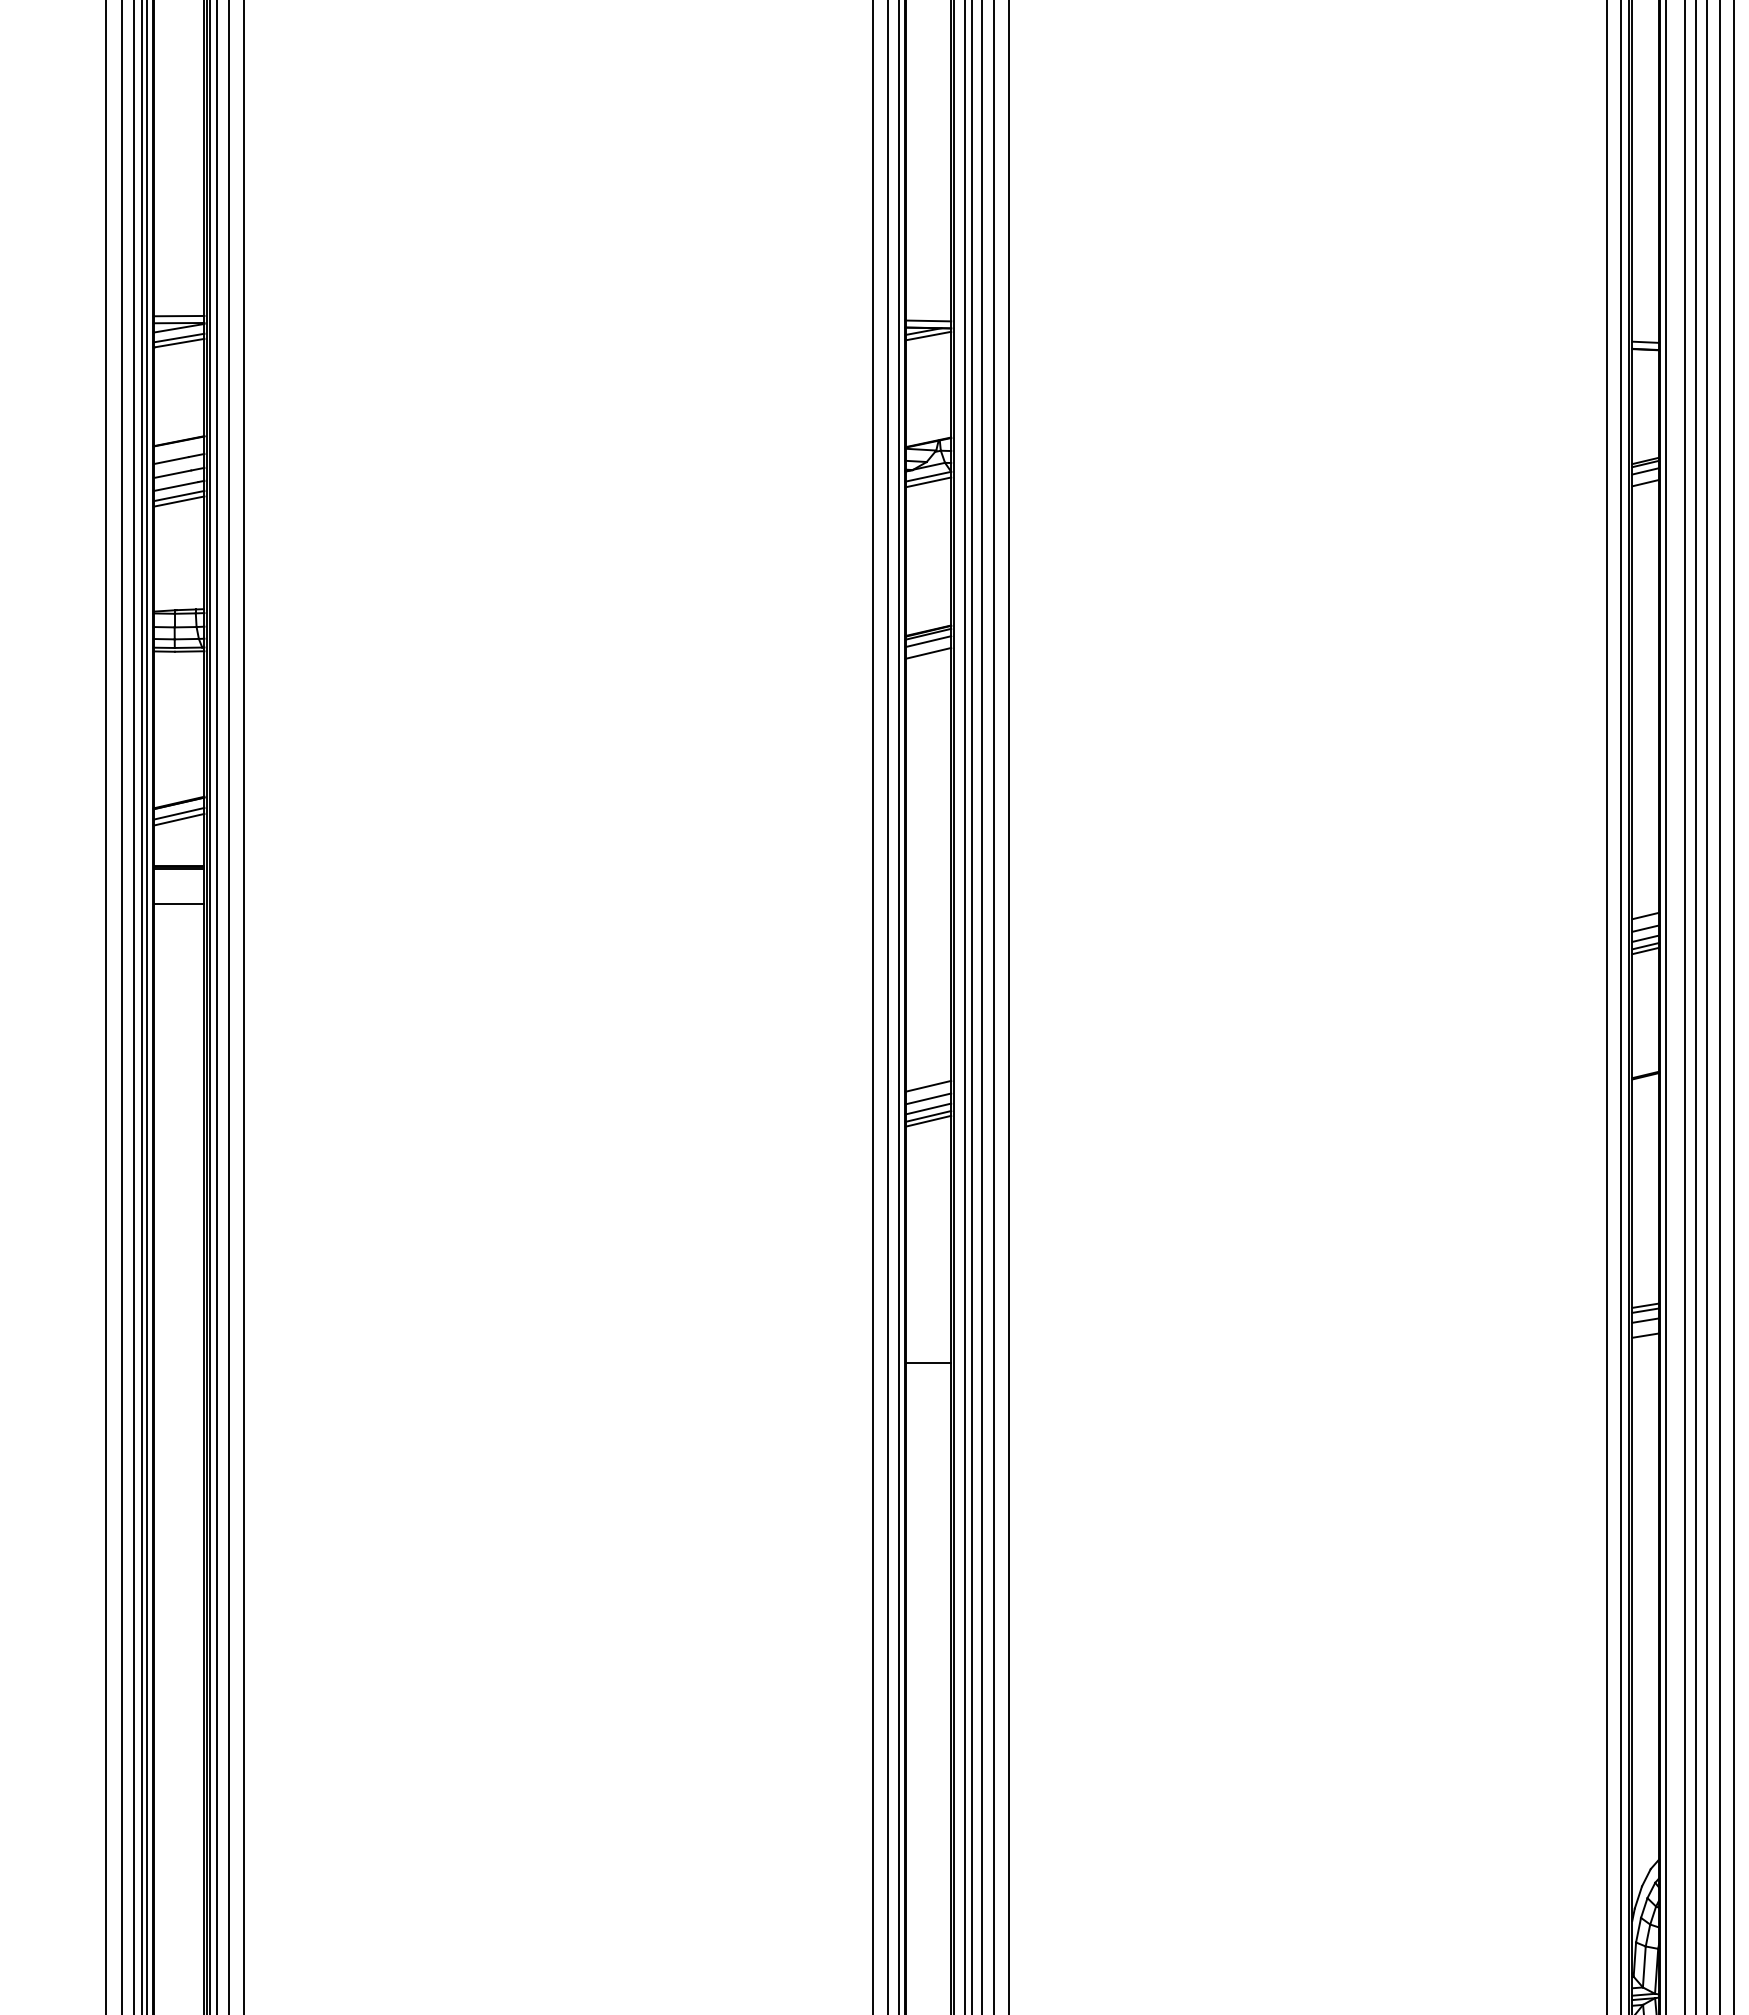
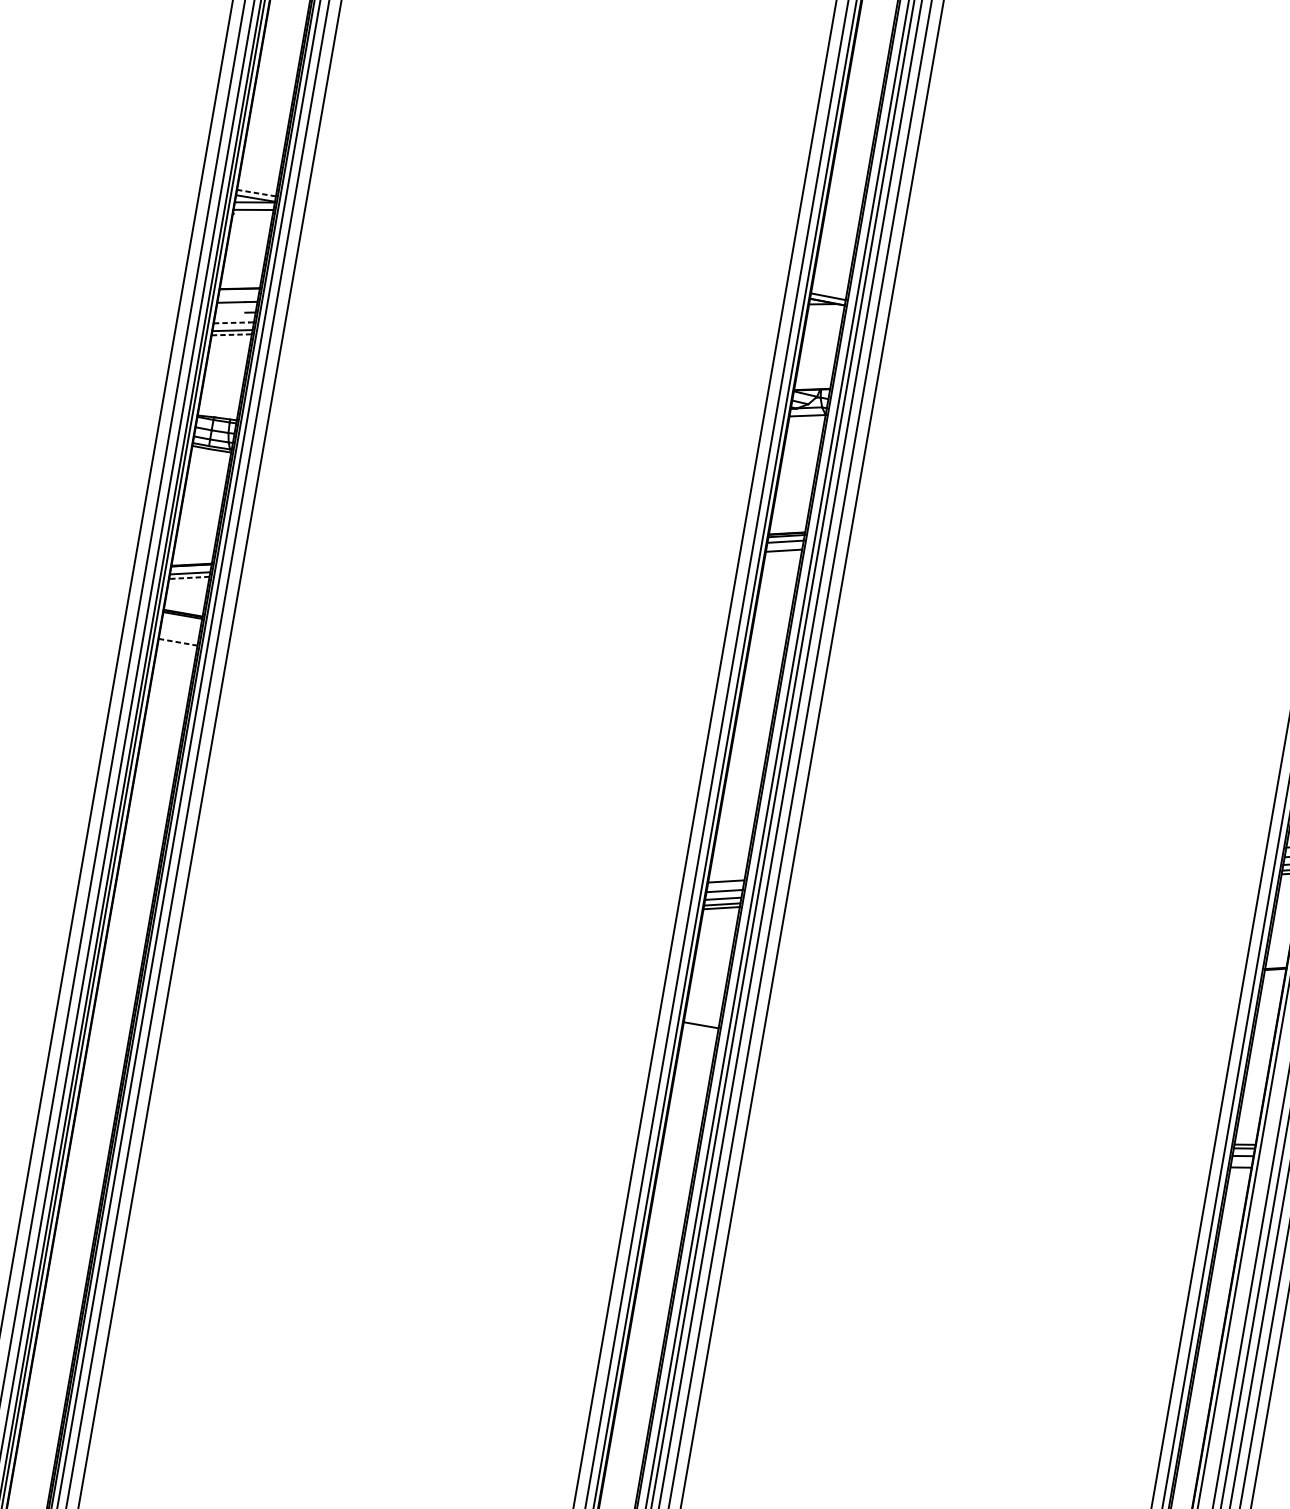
line: (178, 316) -> (256, 193), solid -> dashed
line: (928, 335) -> (826, 307), removed
line: (179, 342) -> (253, 213), removed
line: (172, 474) -> (230, 313), removed
line: (928, 482) -> (806, 420), removed
line: (176, 486) -> (231, 322), solid -> dashed
line: (179, 501) -> (232, 334), solid -> dashed
line: (178, 819) -> (189, 577), solid -> dashed
line: (179, 904) -> (178, 642), solid -> dashed
line: (928, 1362) -> (701, 1025), moved

